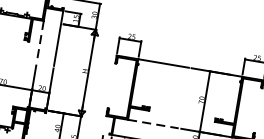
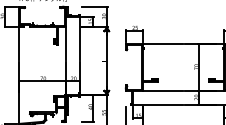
line: (40, 43) -> (66, 44), dashed -> solid
line: (153, 124) -> (162, 91), dashed -> solid

